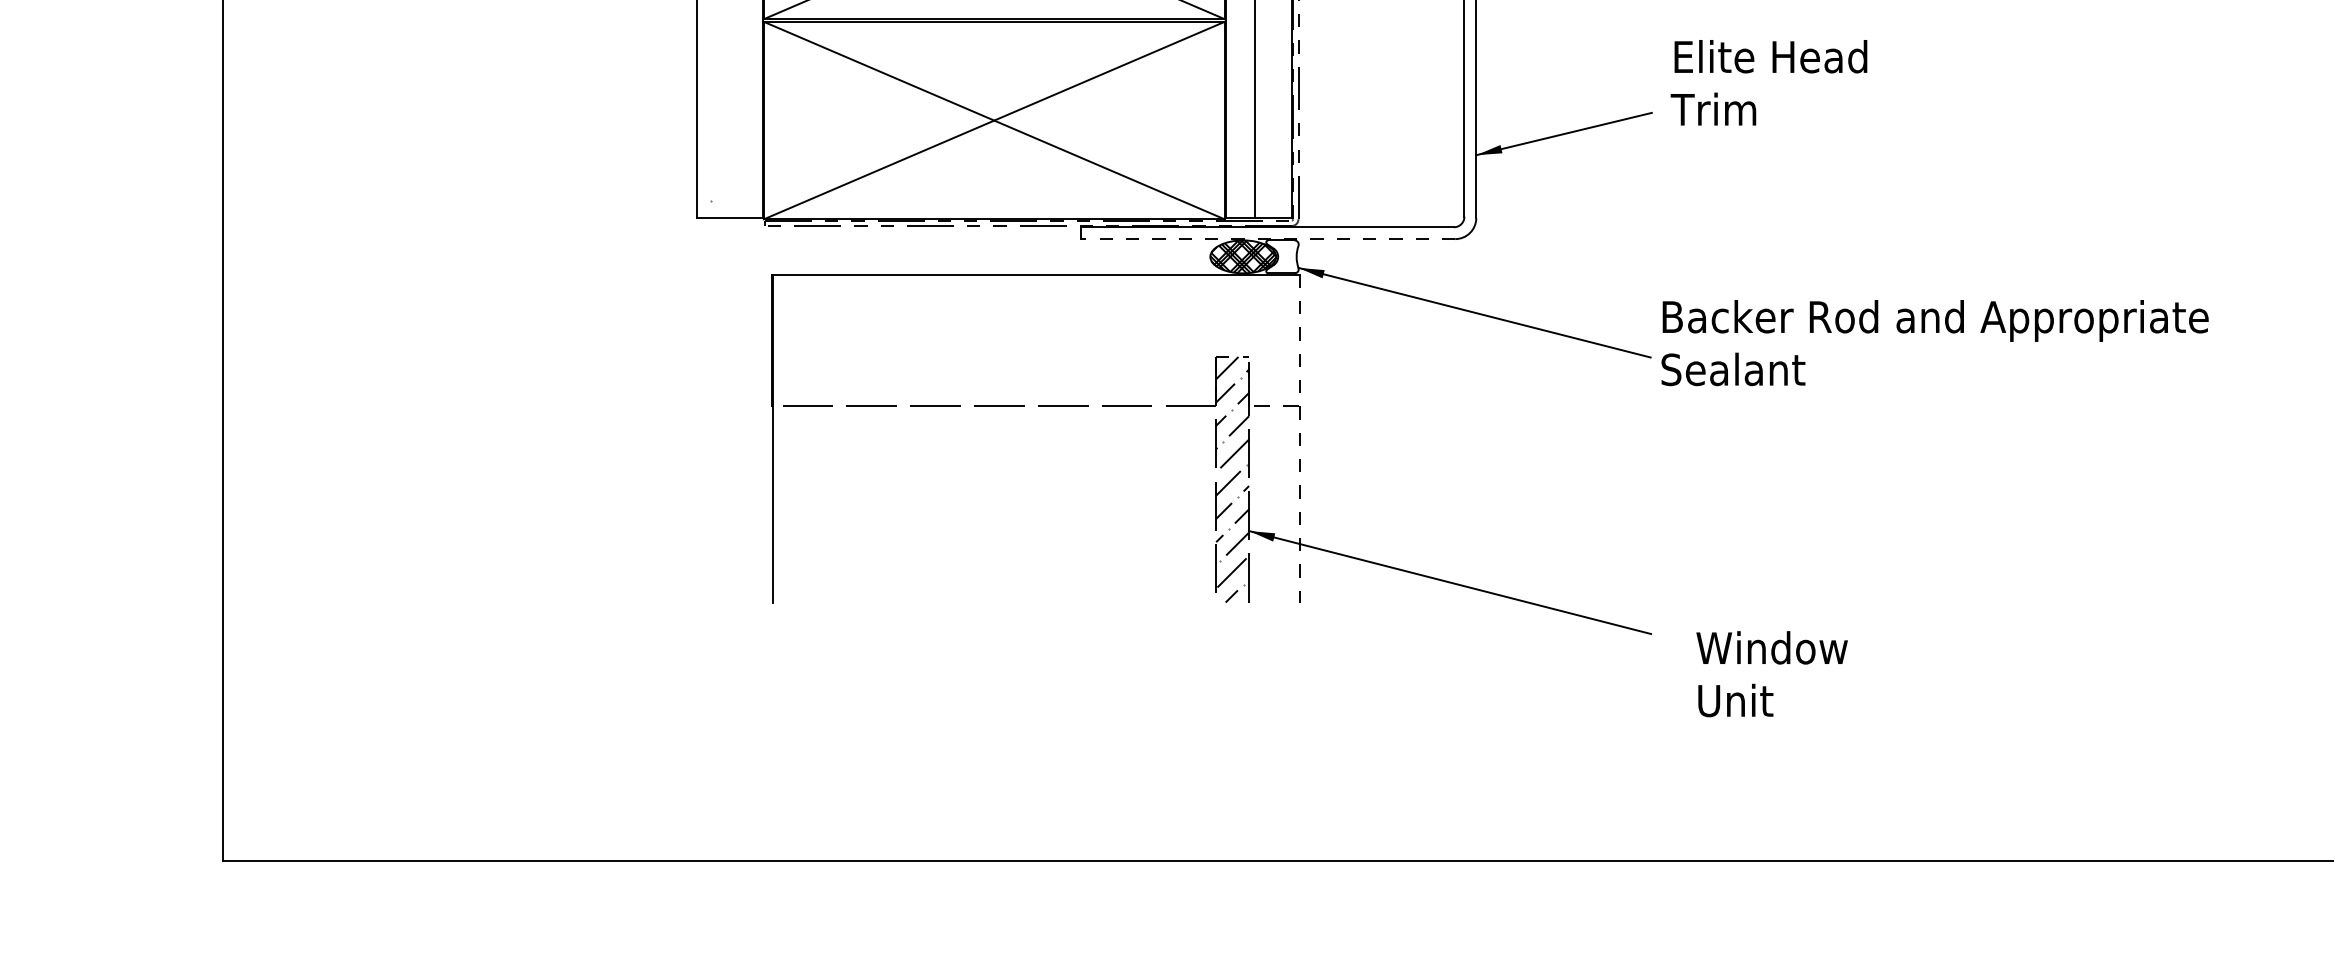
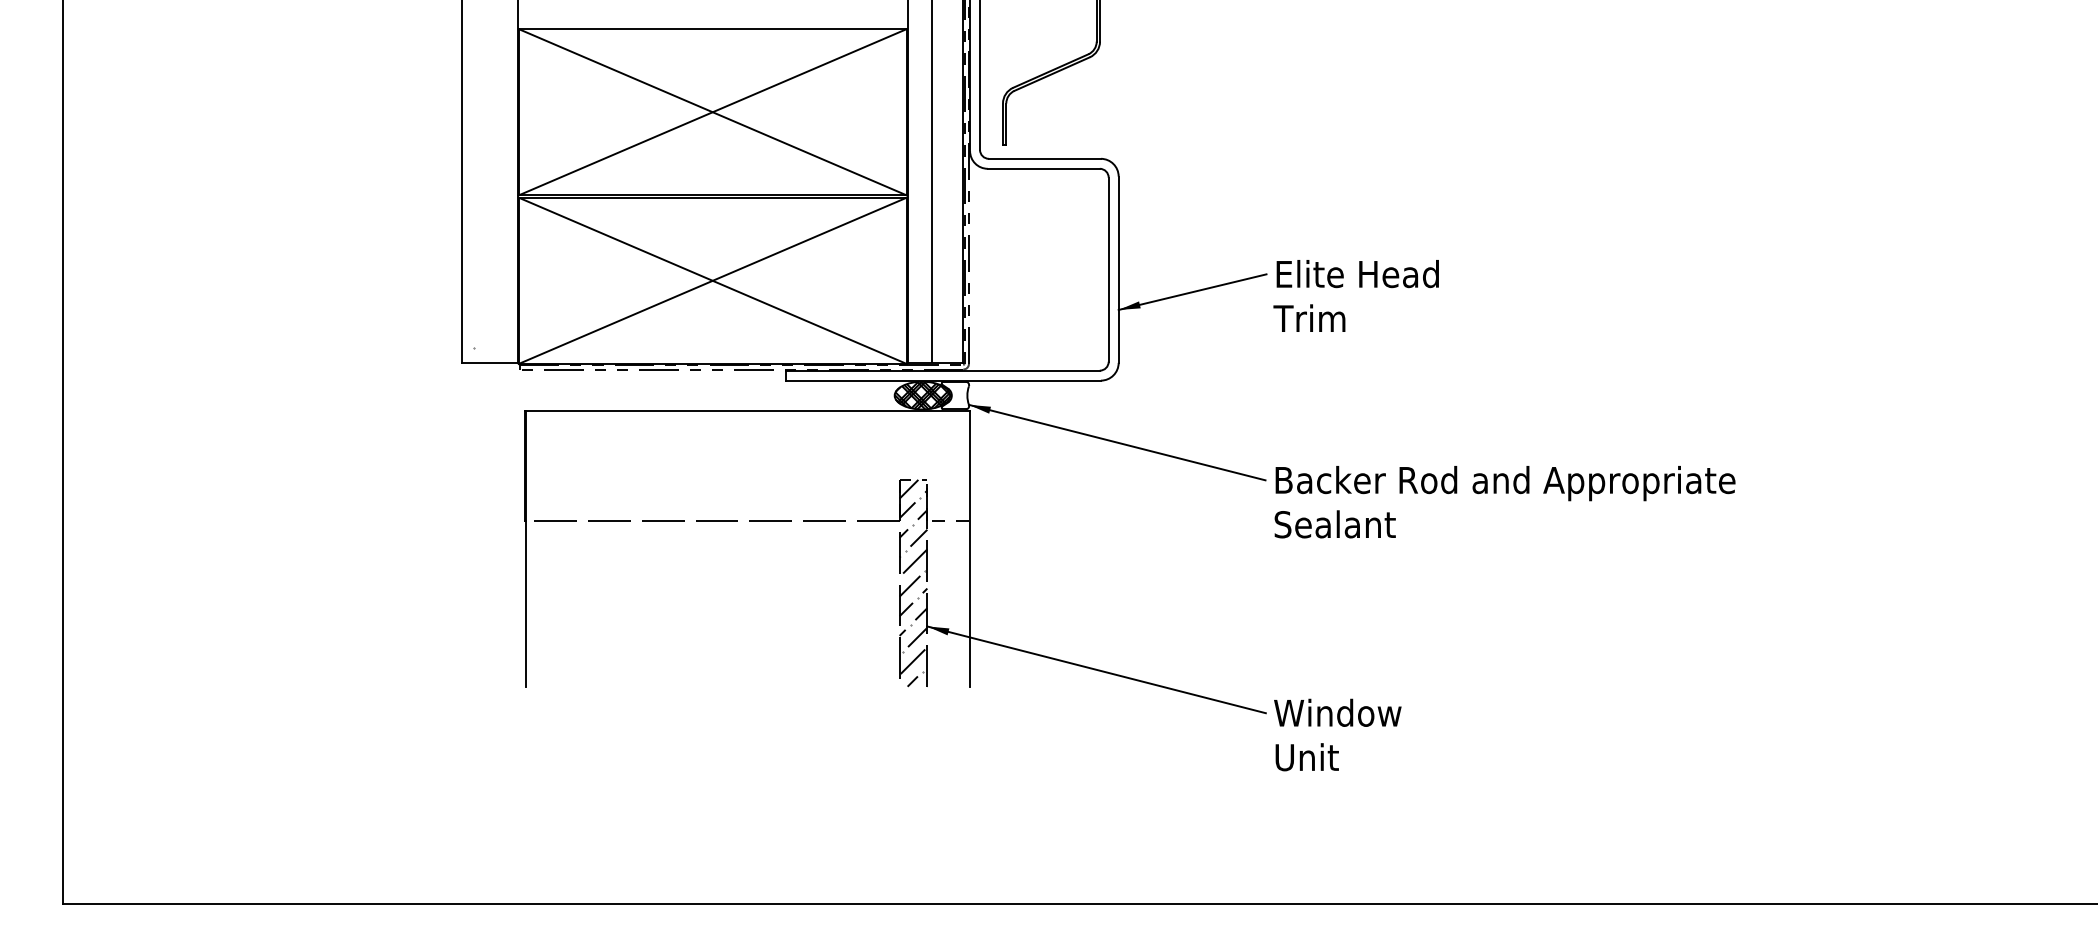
text: (1768, 82) -> (1355, 295), moved
line: (1267, 238) -> (942, 380), dashed -> solid
text: (1934, 343) -> (1504, 502), moved
line: (1300, 439) -> (970, 549), dashed -> solid
text: (1771, 673) -> (1337, 734), moved

